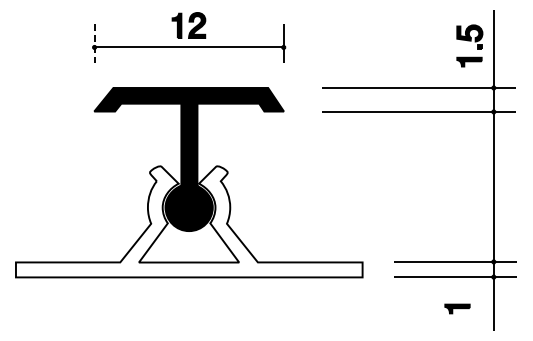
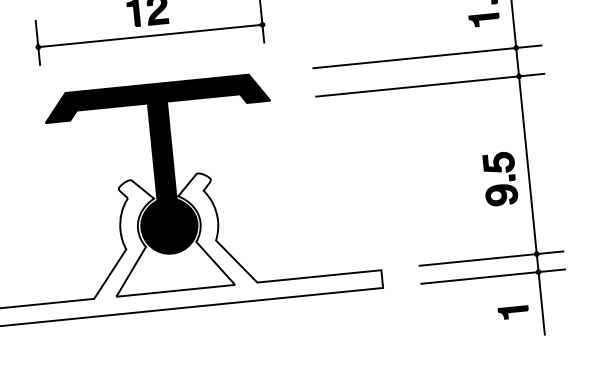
line: (94, 44) -> (37, 43), dashed -> solid
part: (469, 195) -> (500, 178), added
part: (457, 308) -> (513, 312), moved

